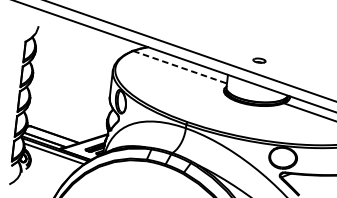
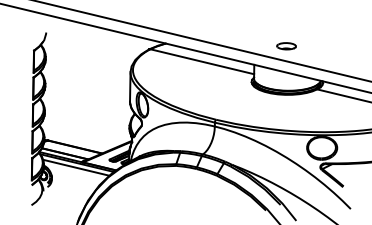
part: (259, 60) -> (286, 46), size x1.43
line: (180, 67) -> (202, 61), dashed -> solid

